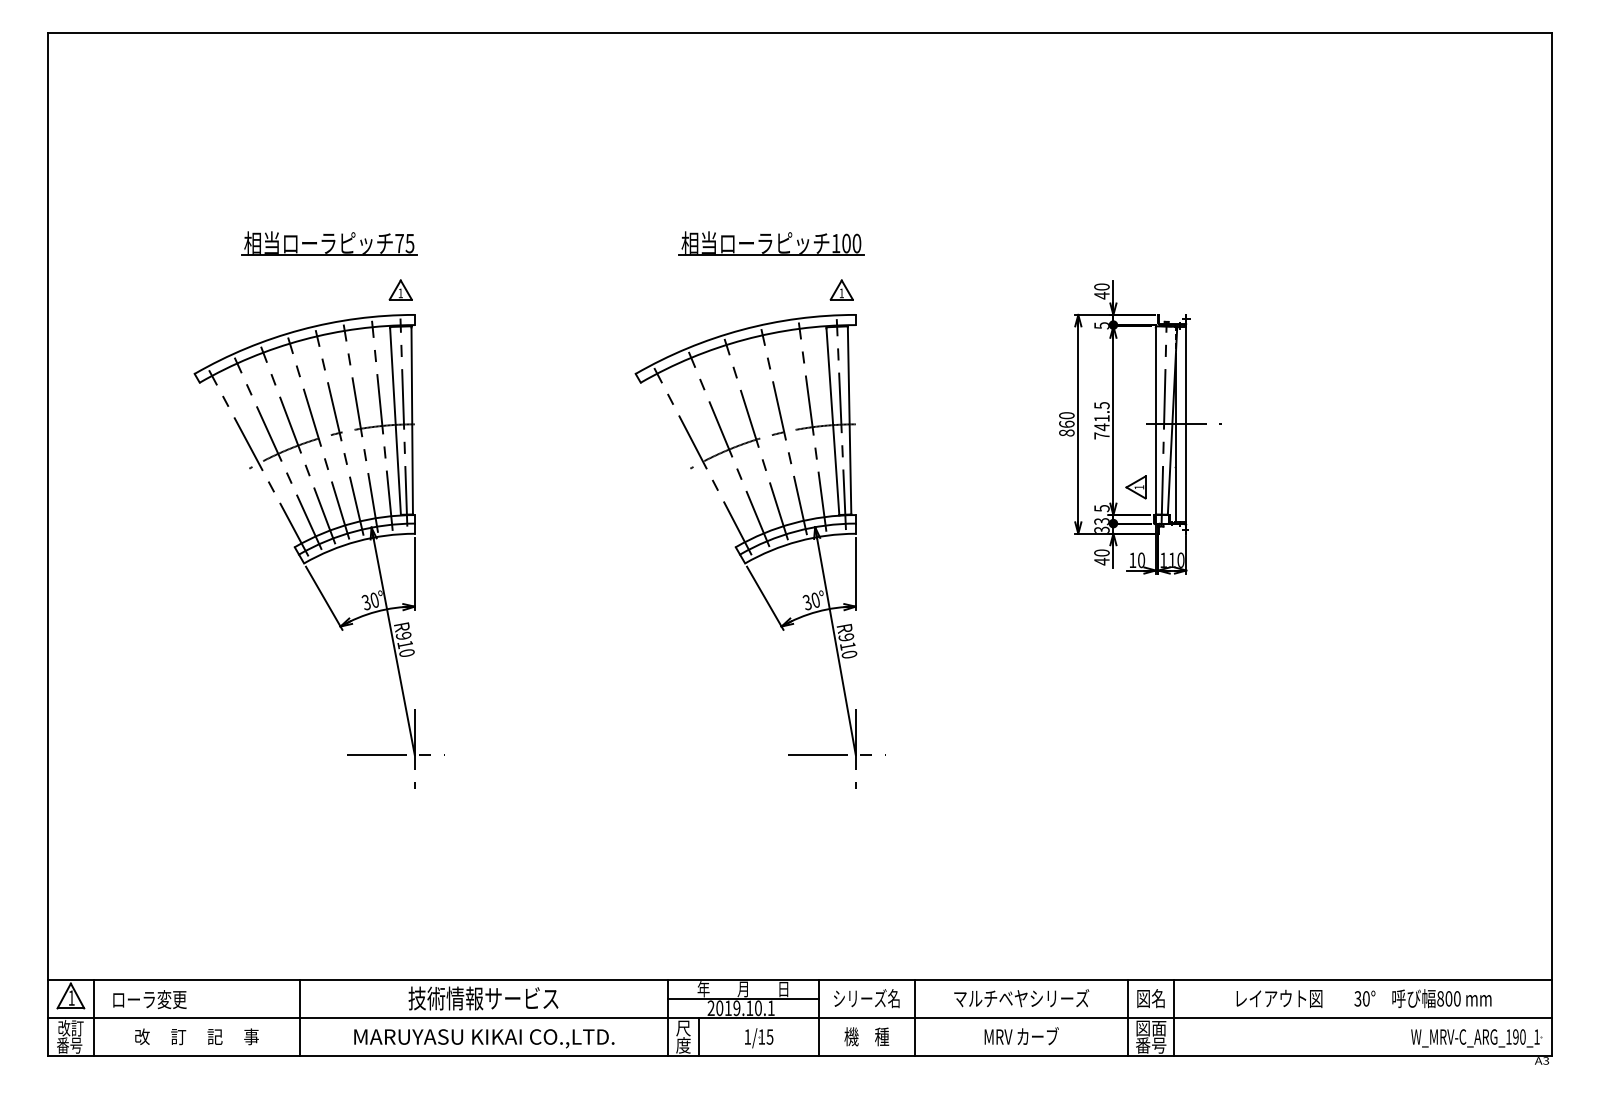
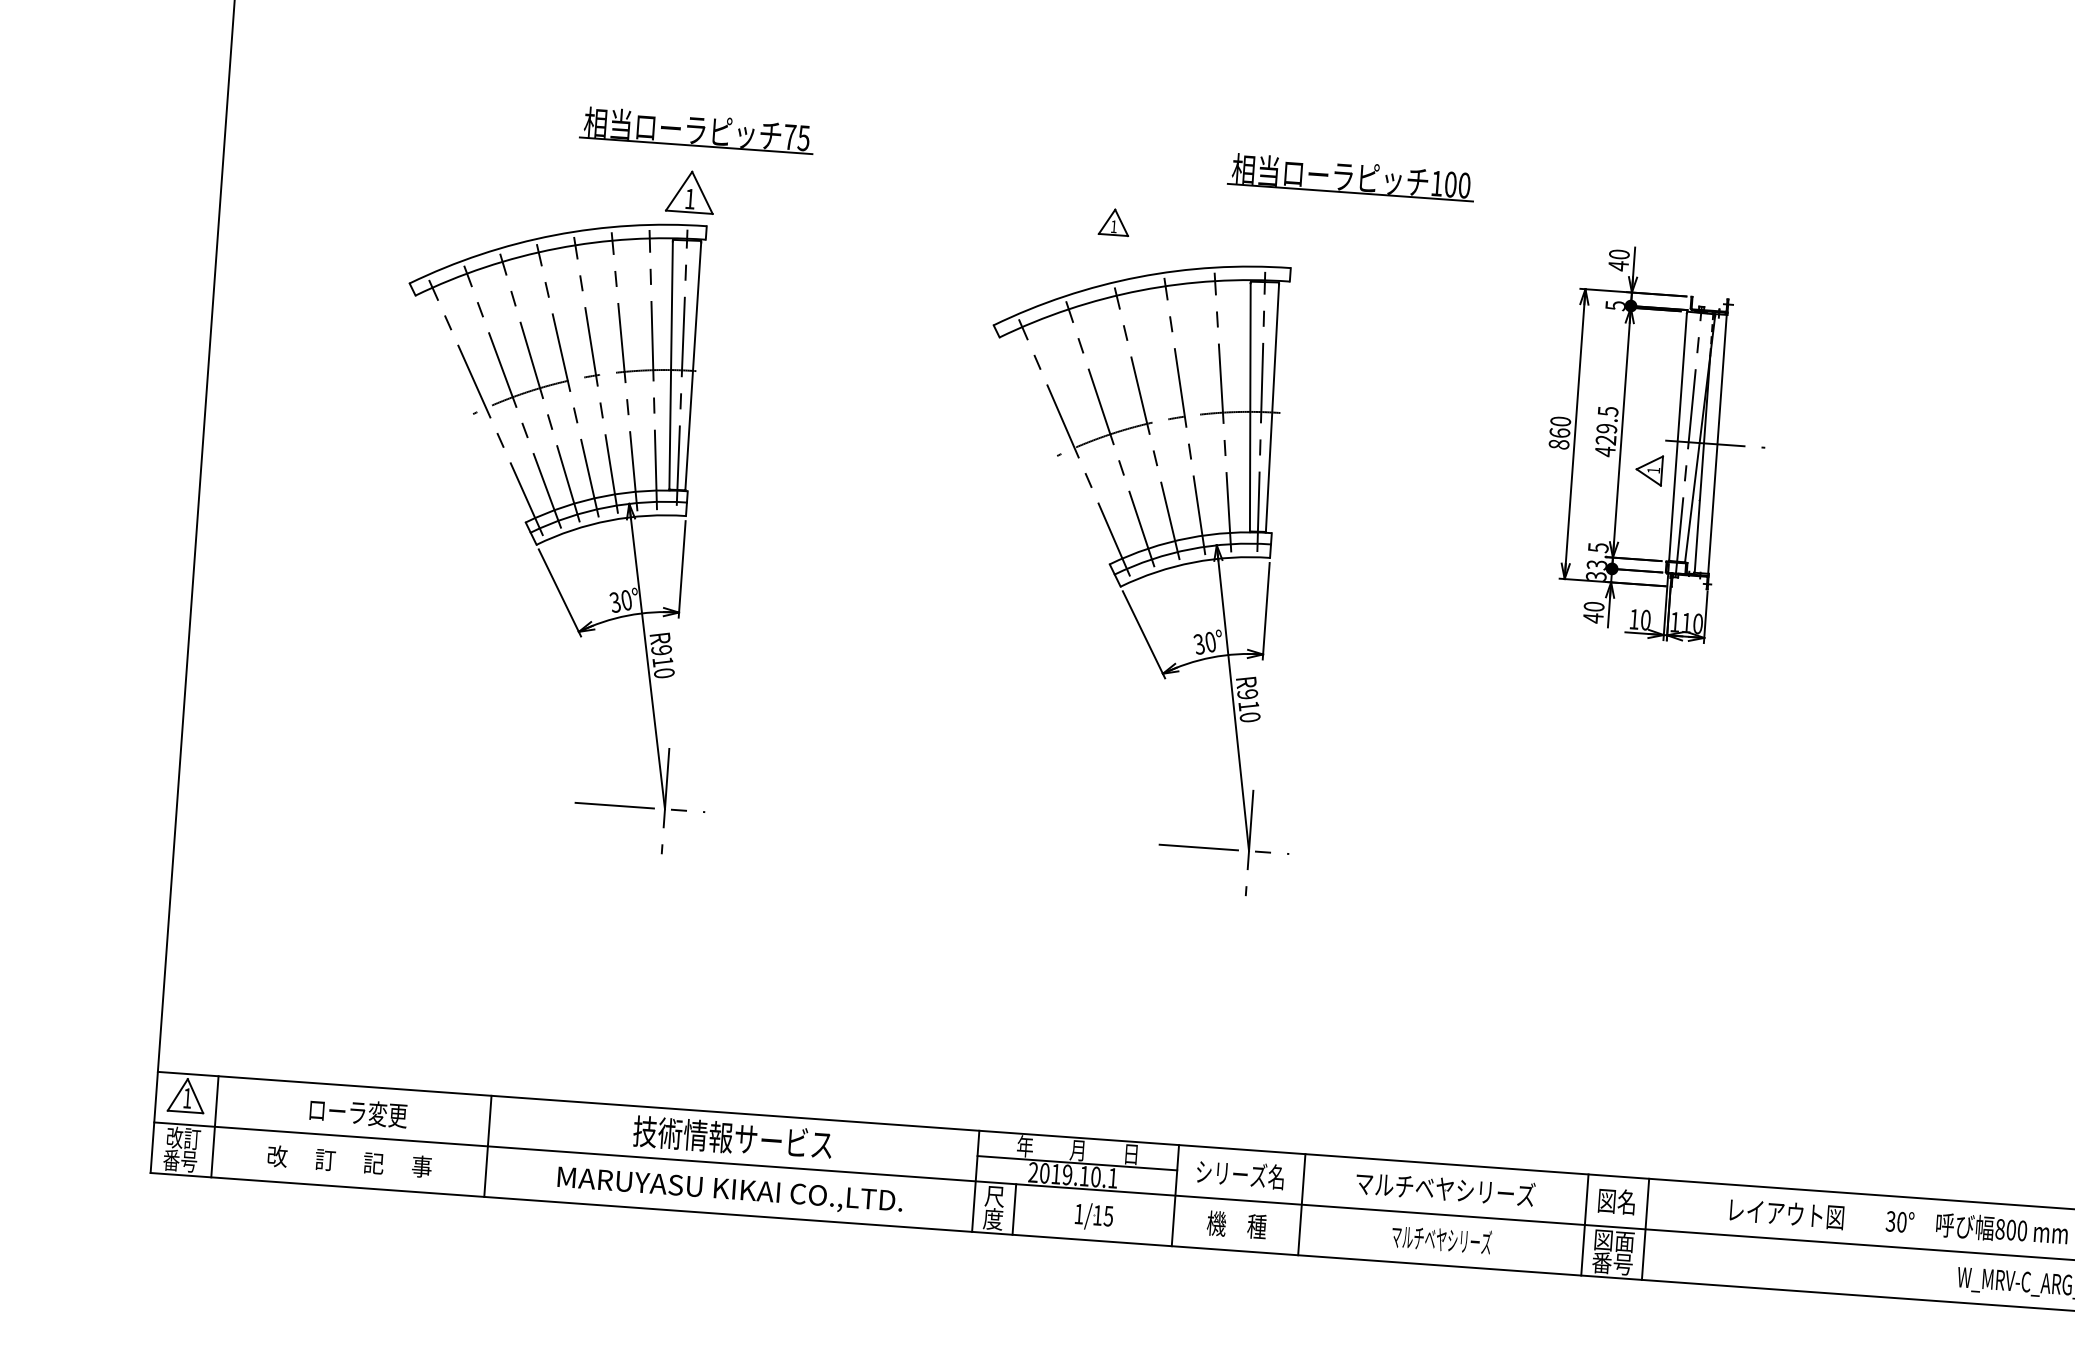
part: (329, 243) -> (697, 130), moved
part: (771, 243) -> (1351, 177), moved
part: (400, 289) -> (690, 191), size x1.6
part: (841, 289) -> (1114, 221), moved
text: (1101, 427) -> (1605, 440), 741.5 -> 429.5
part: (1135, 487) -> (1648, 470), moved
text: (149, 999) -> (357, 1112), moved
text: (1021, 1036) -> (1441, 1239), MRV カーブ -> マルチベヤシリーズ

